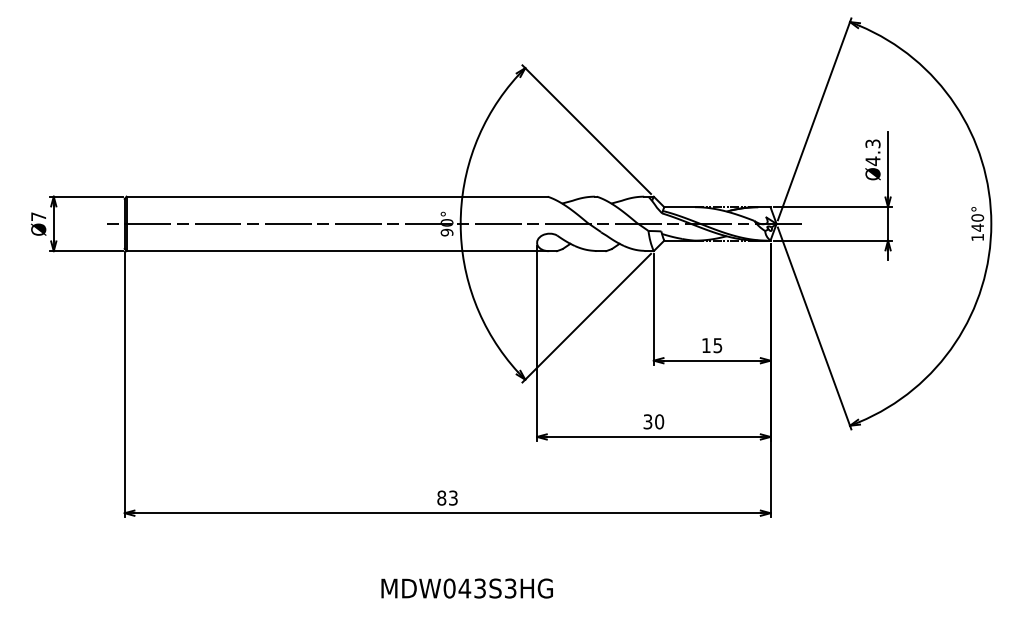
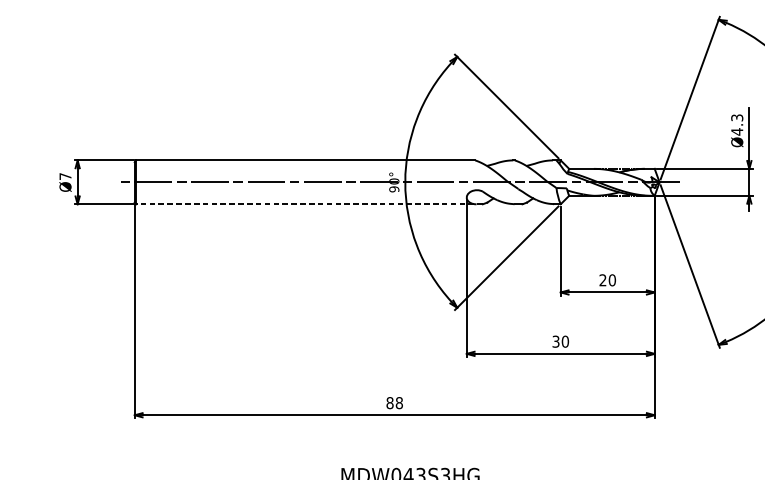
line: (341, 251) -> (309, 204), solid -> dashed
text: (712, 345) -> (608, 280), 15 -> 20
text: (452, 497) -> (398, 402), 83 -> 88

